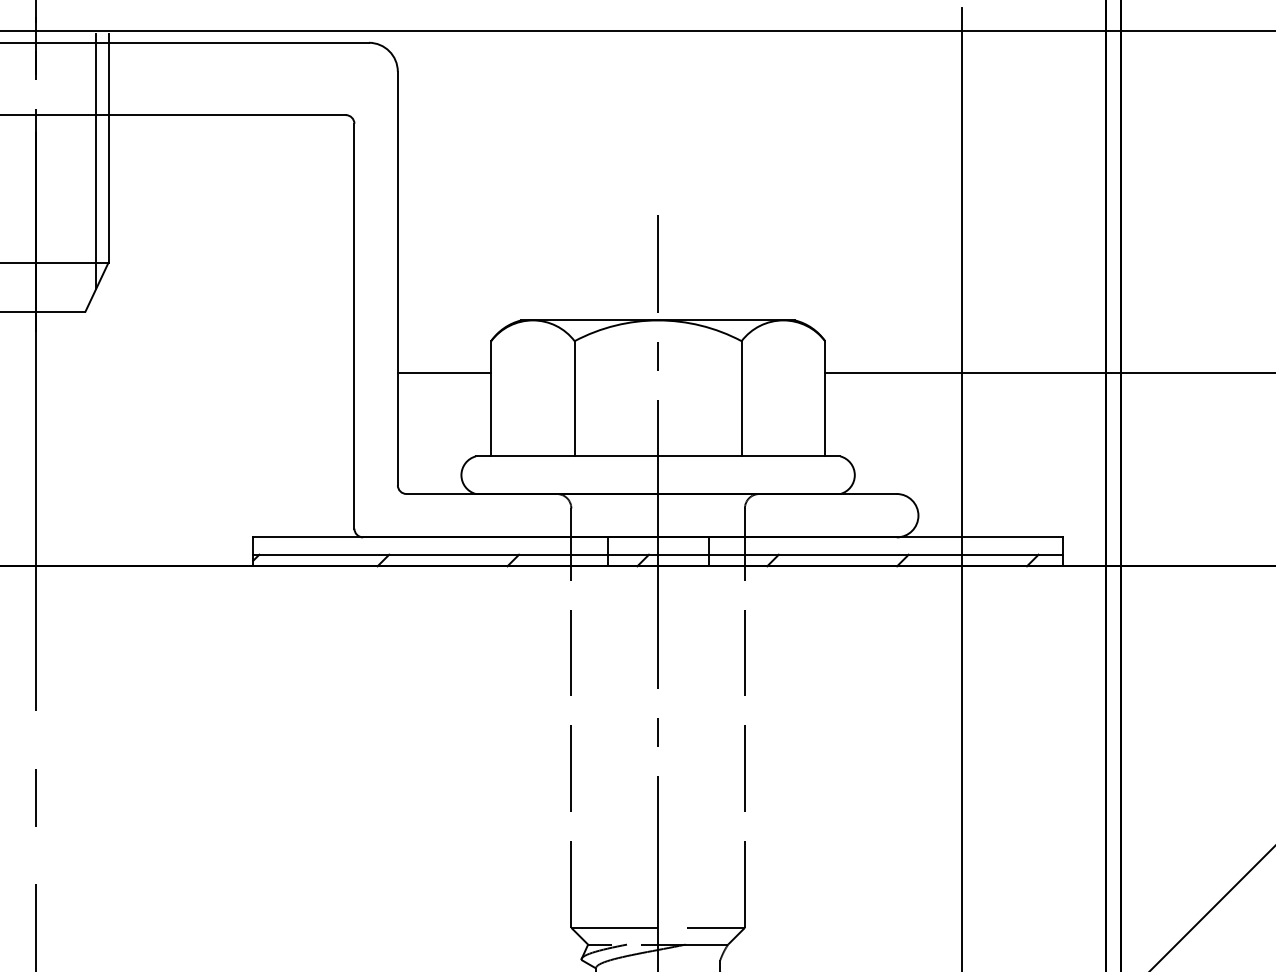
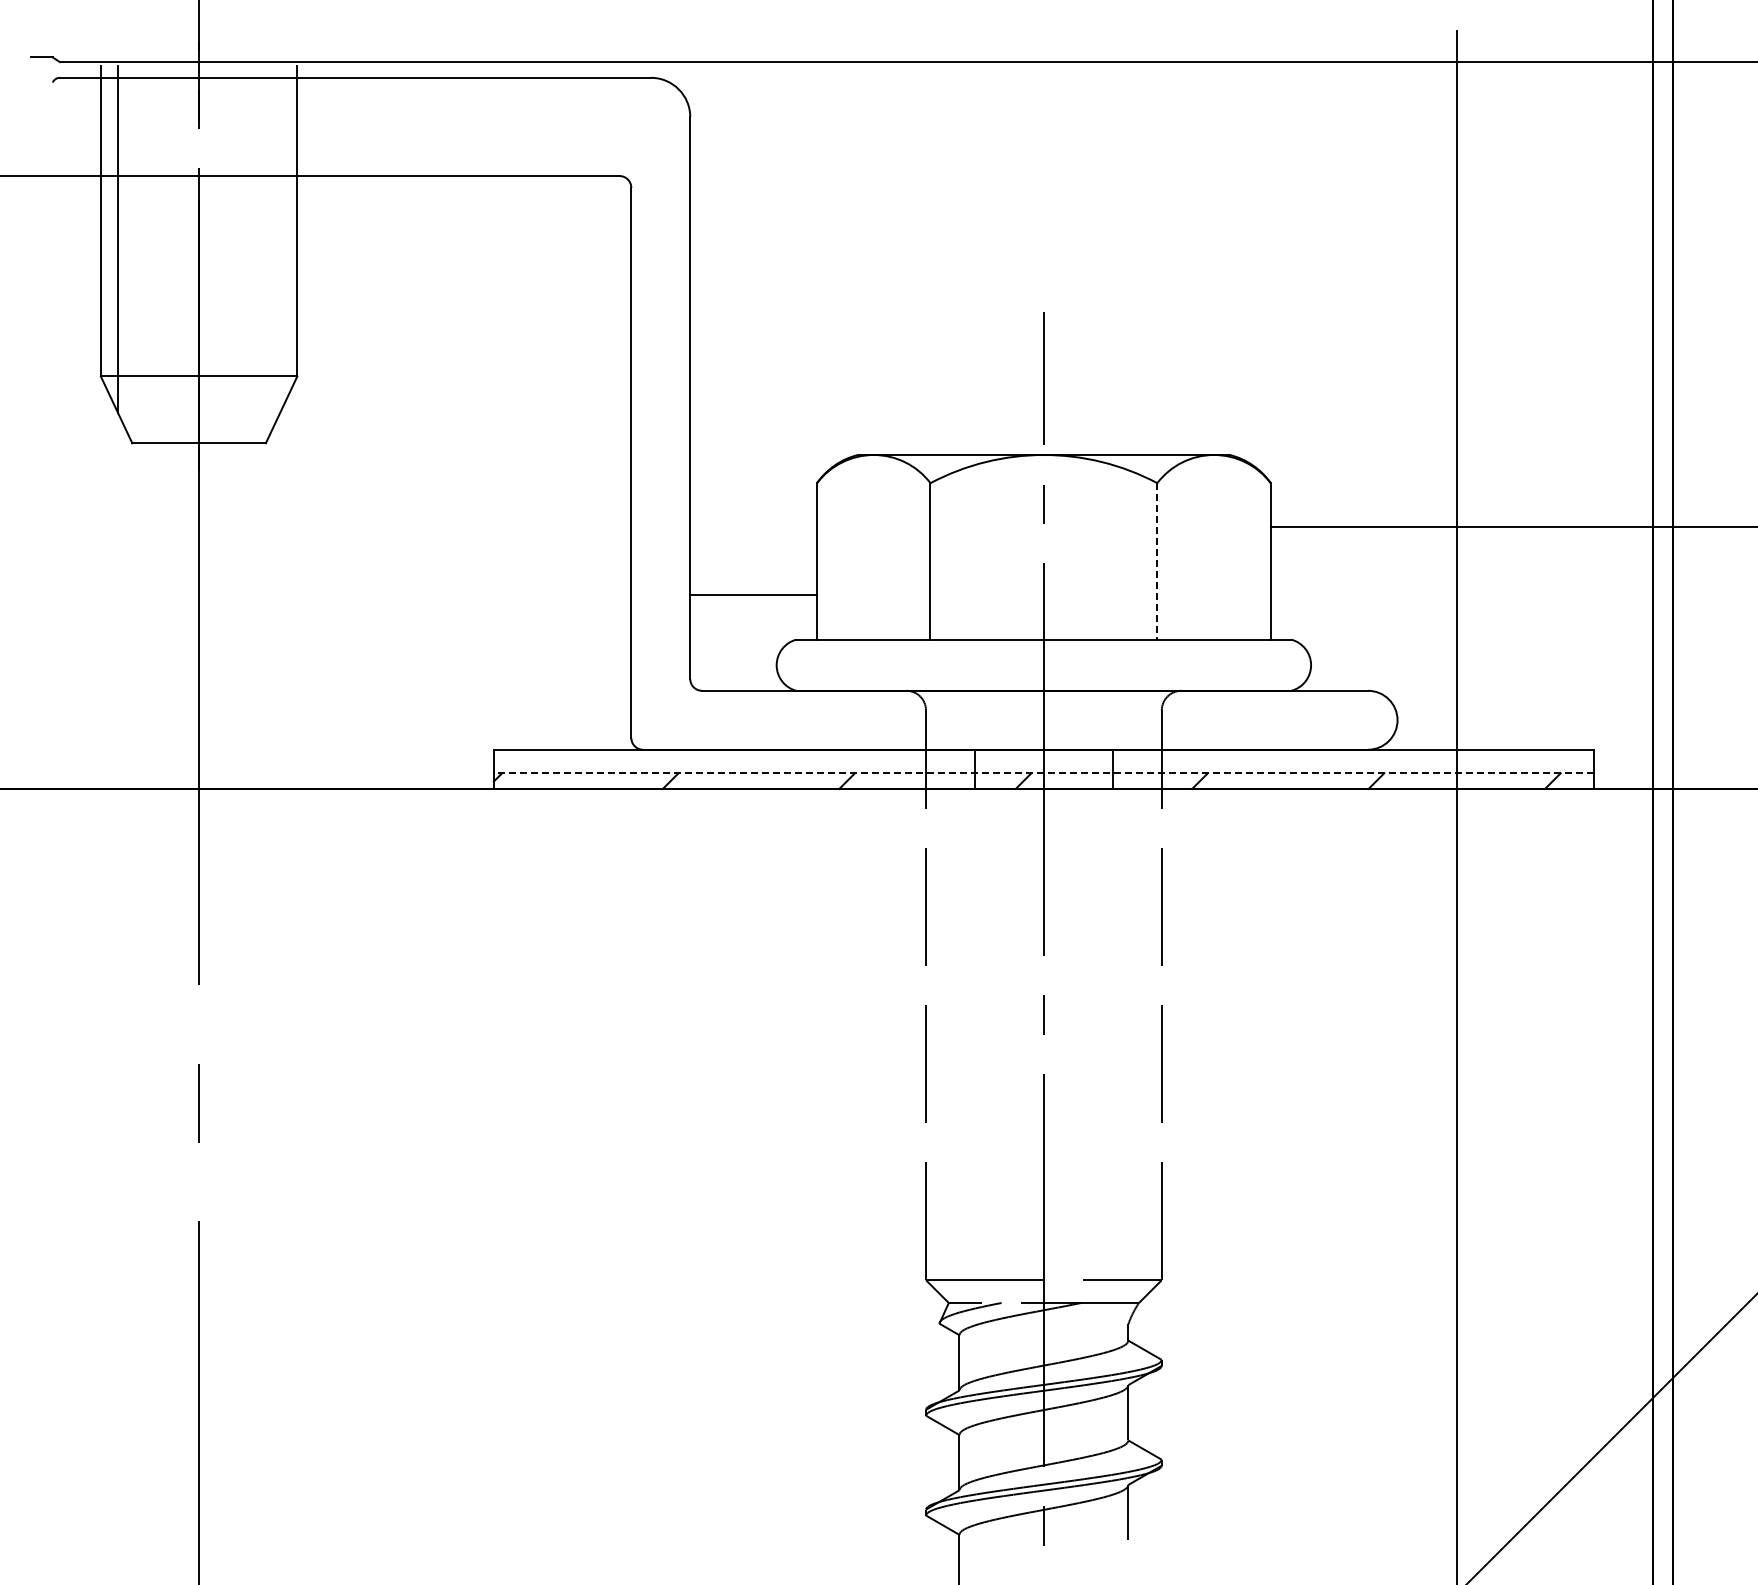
line: (96, 161) -> (280, 239), removed
line: (444, 373) -> (753, 594), moved
line: (741, 398) -> (1157, 561), solid -> dashed
line: (657, 554) -> (1043, 773), solid -> dashed

